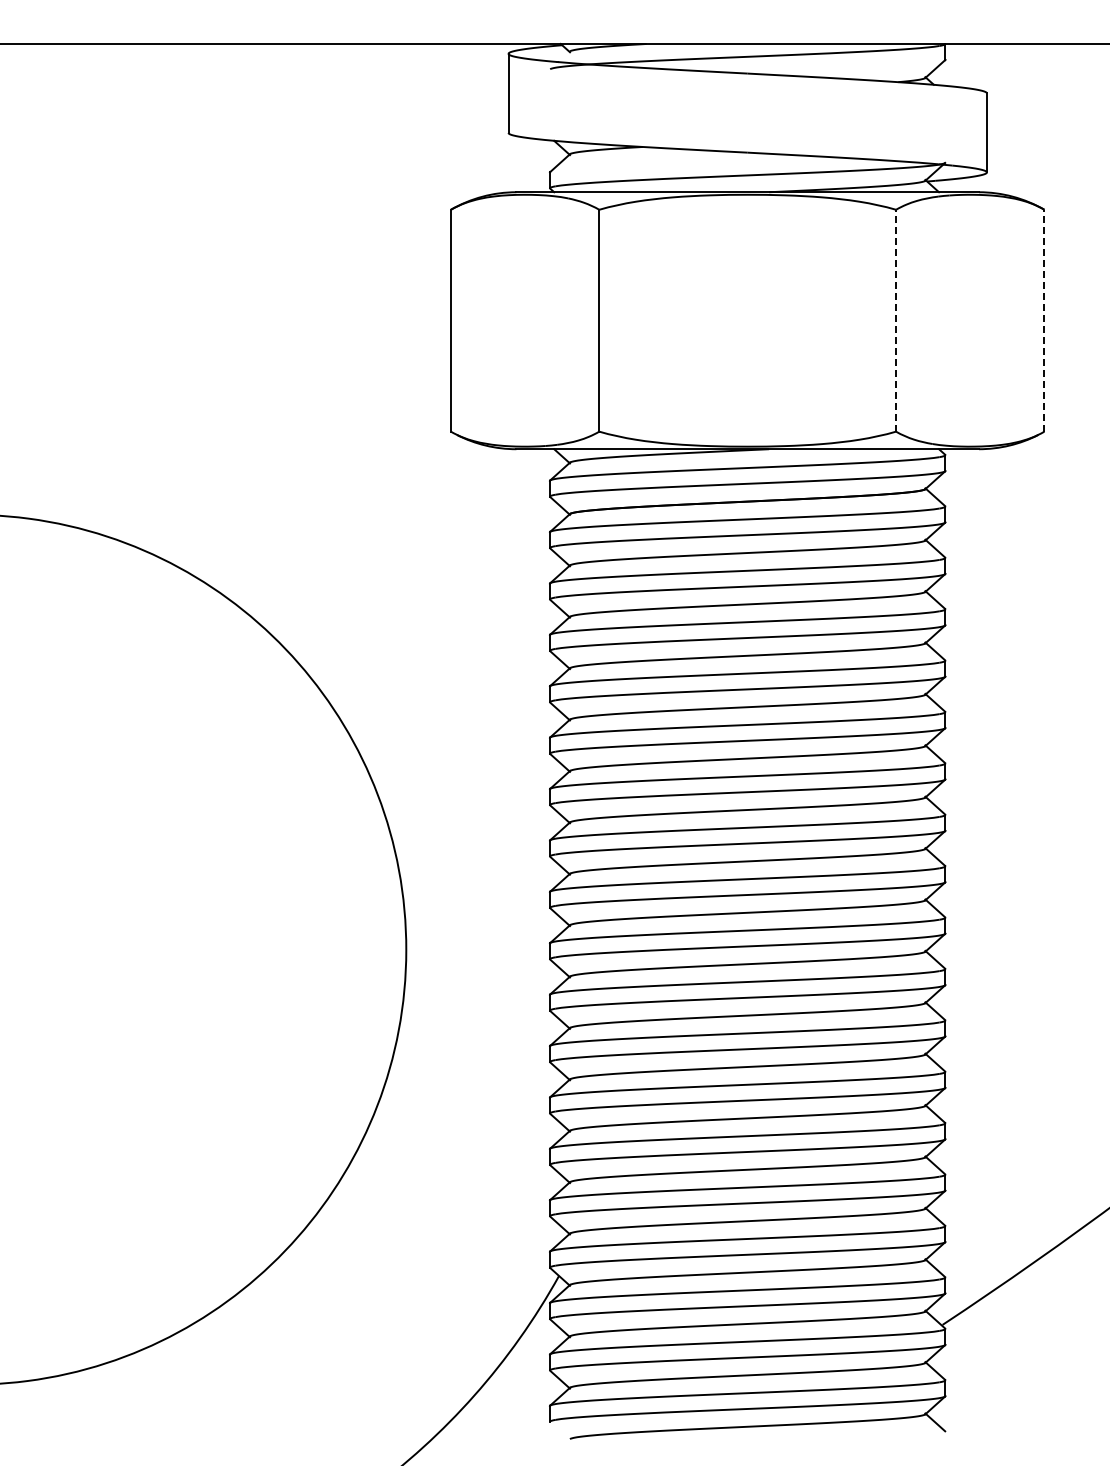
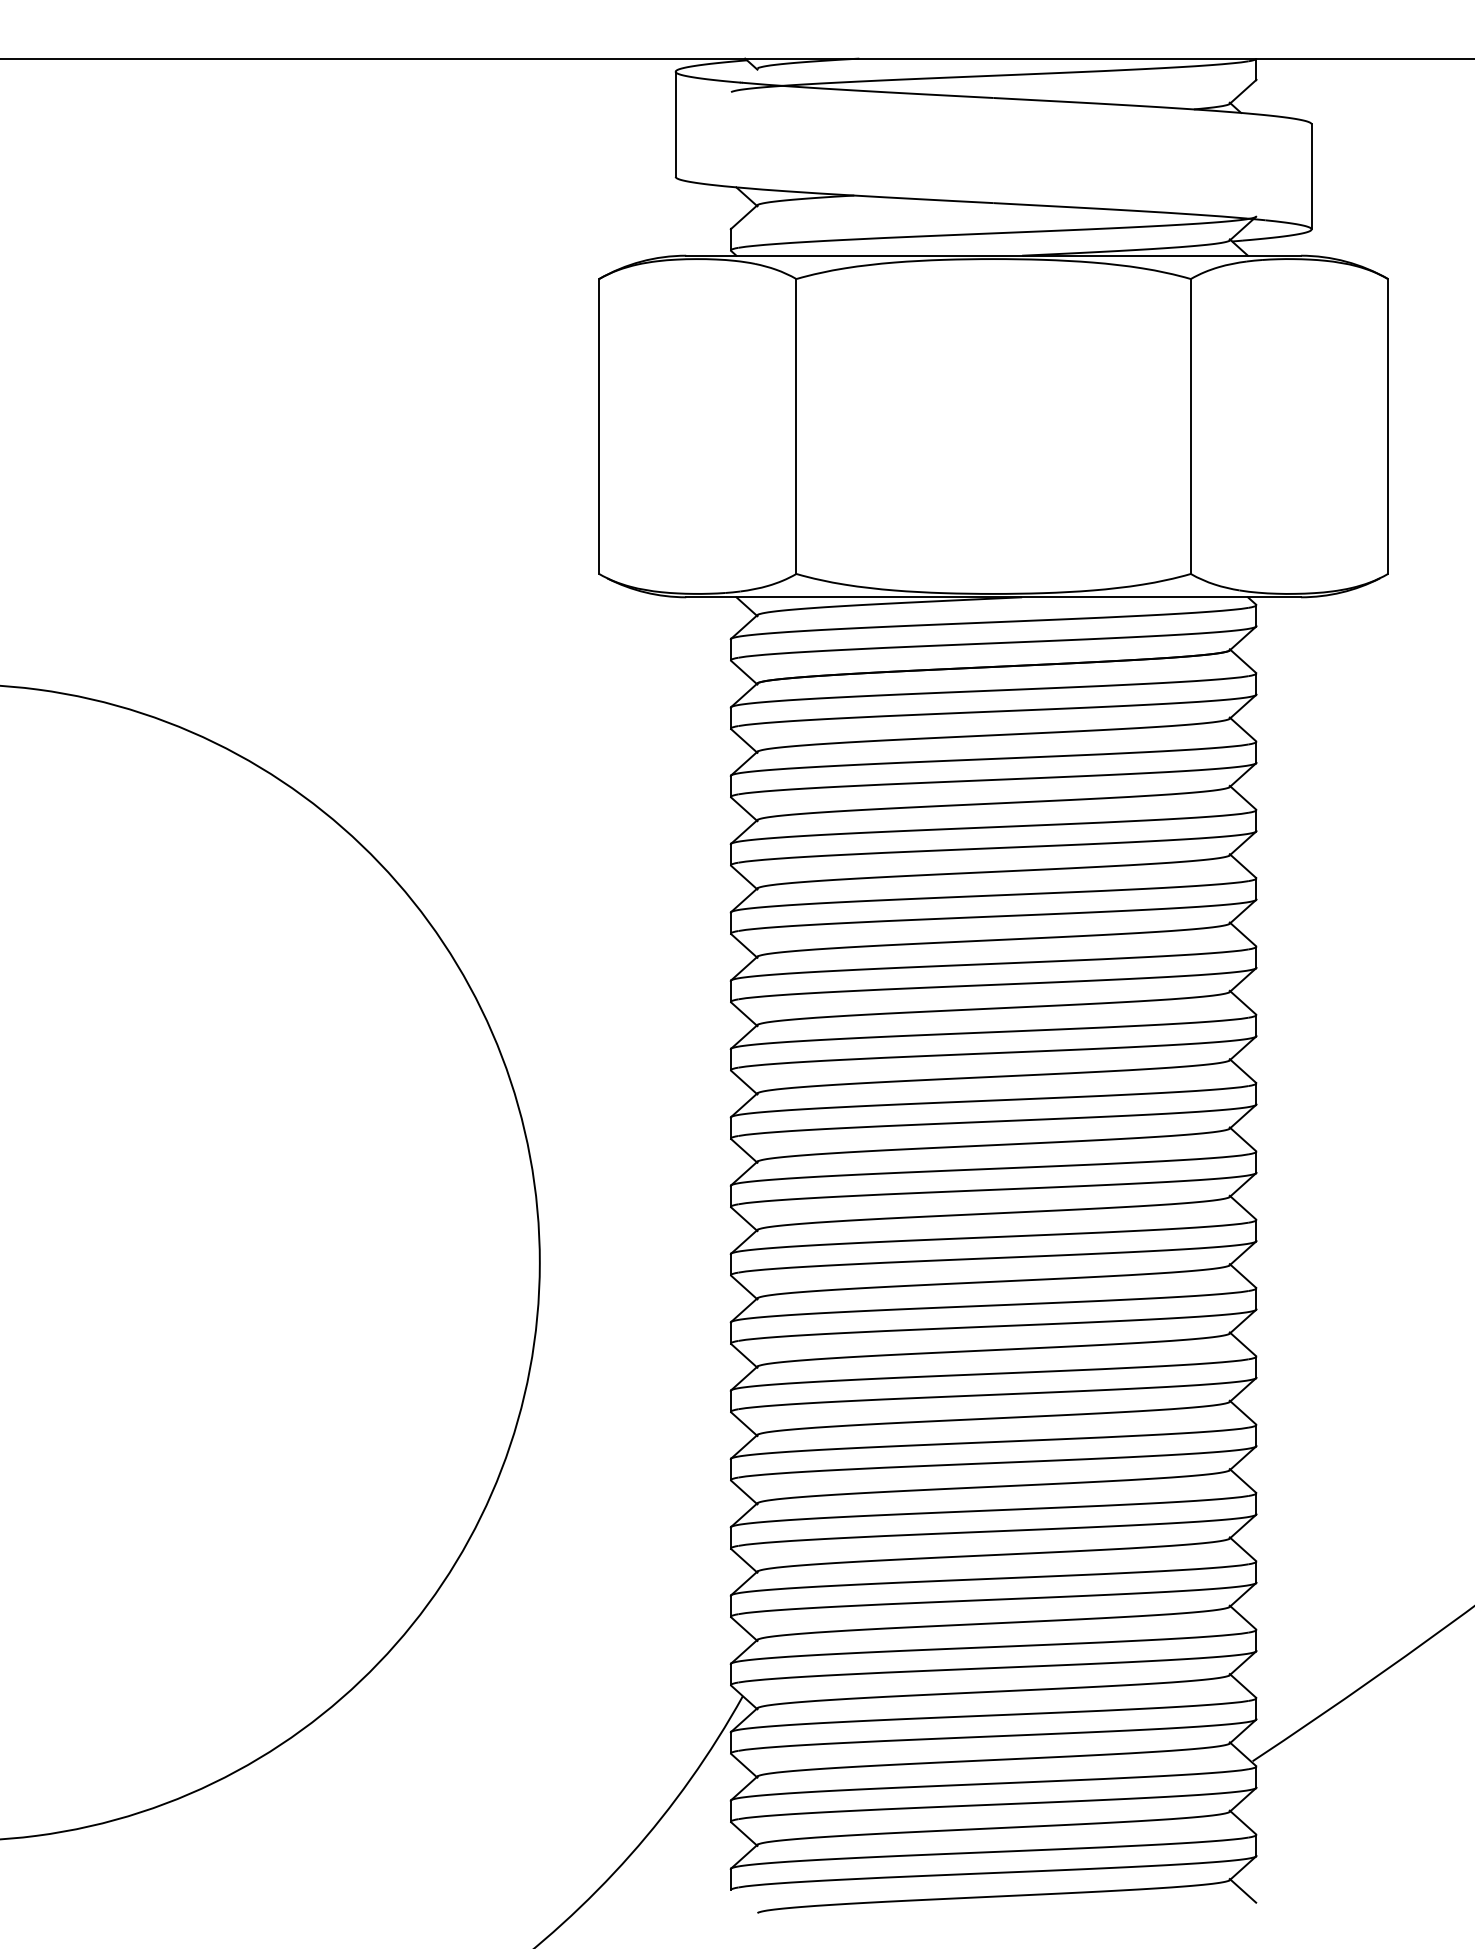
line: (896, 320) -> (1191, 426), dashed -> solid
line: (1044, 320) -> (1388, 426), dashed -> solid

